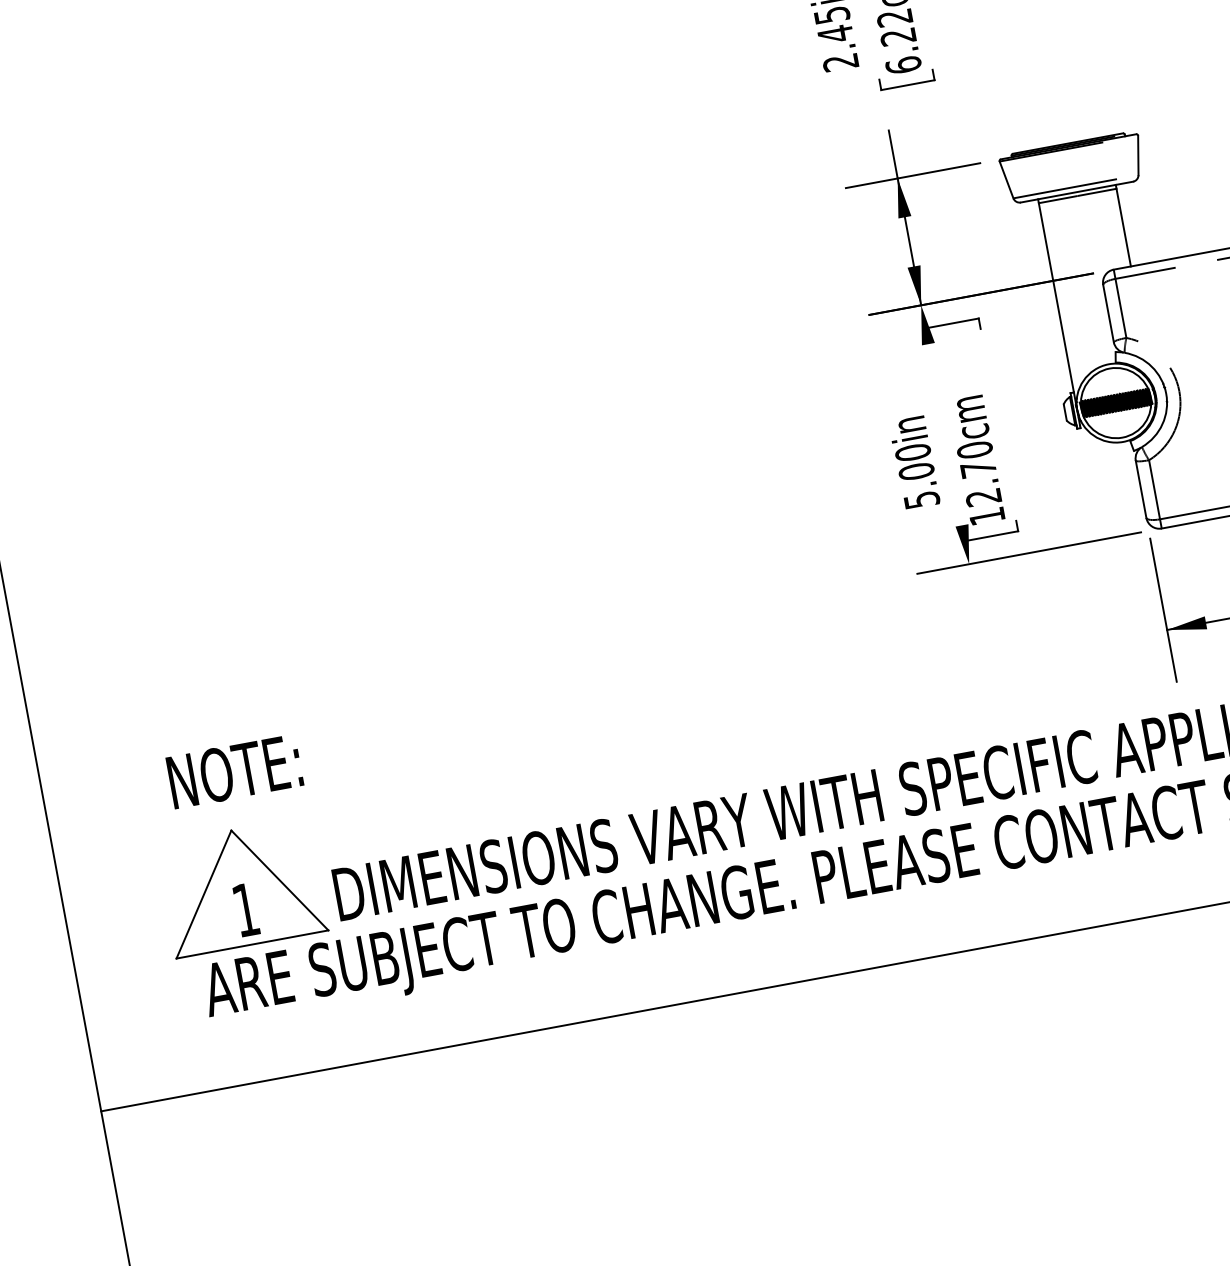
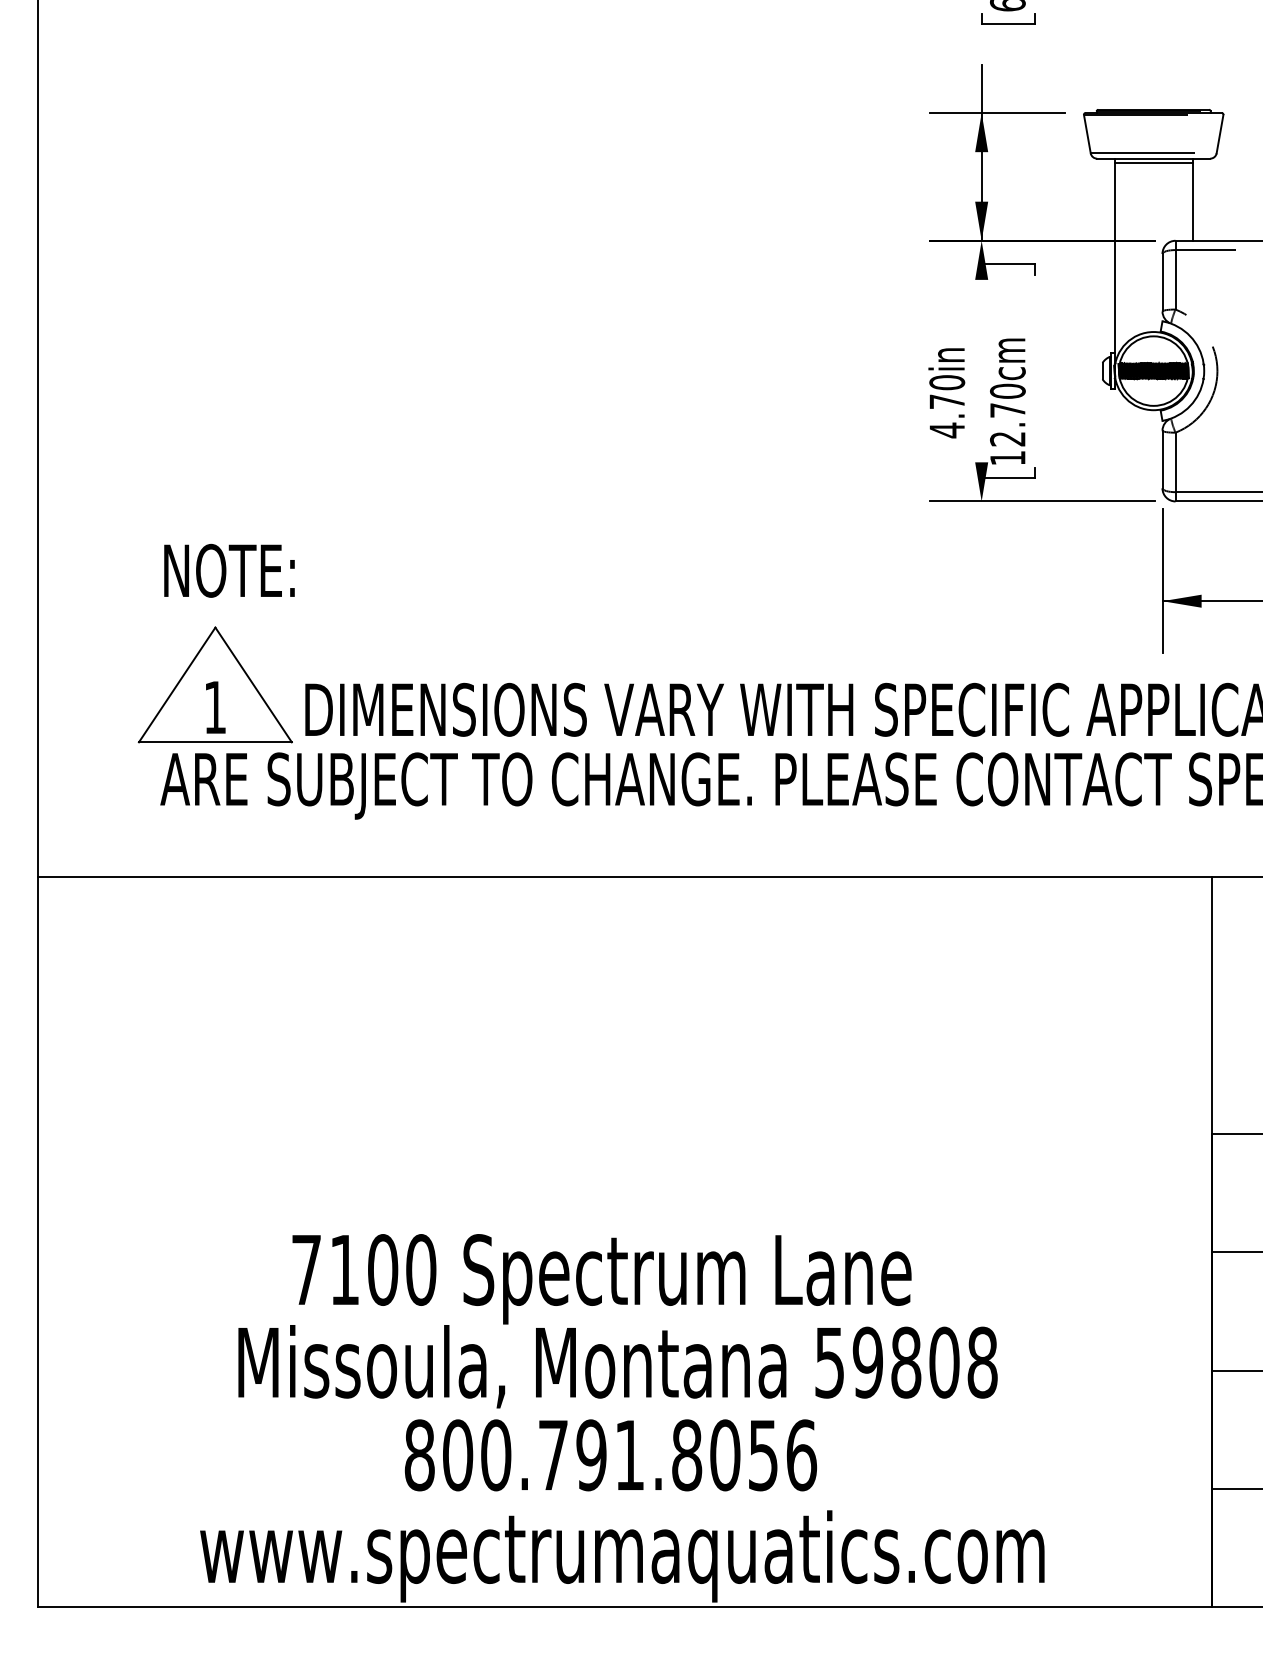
text: (919, 486) -> (947, 416), 5.00in -> 4.70in

